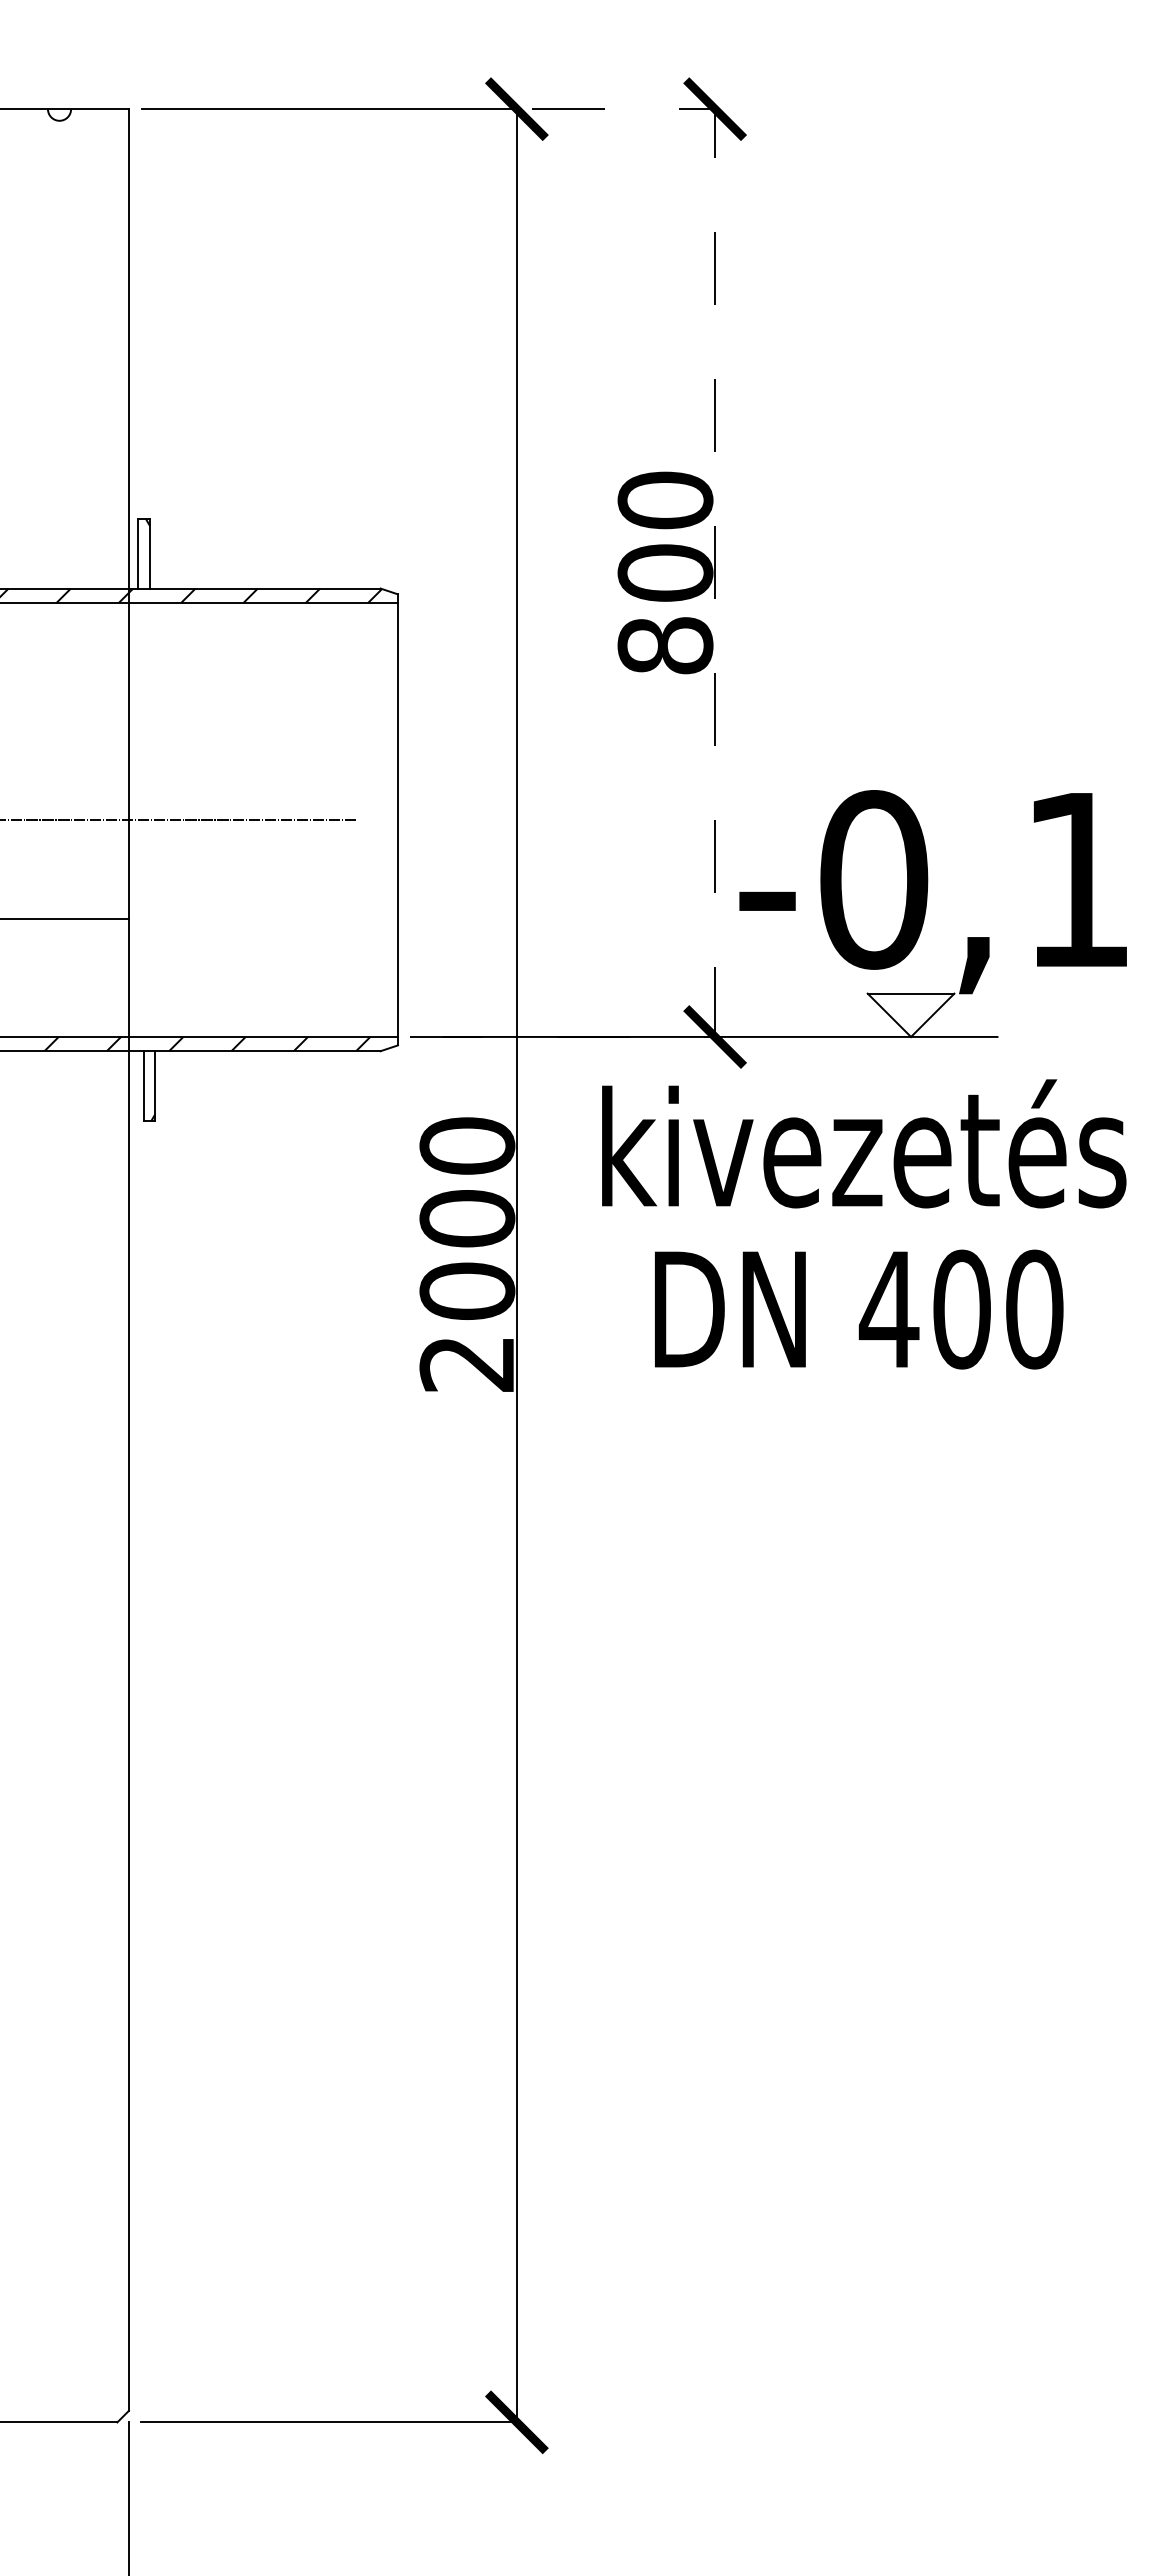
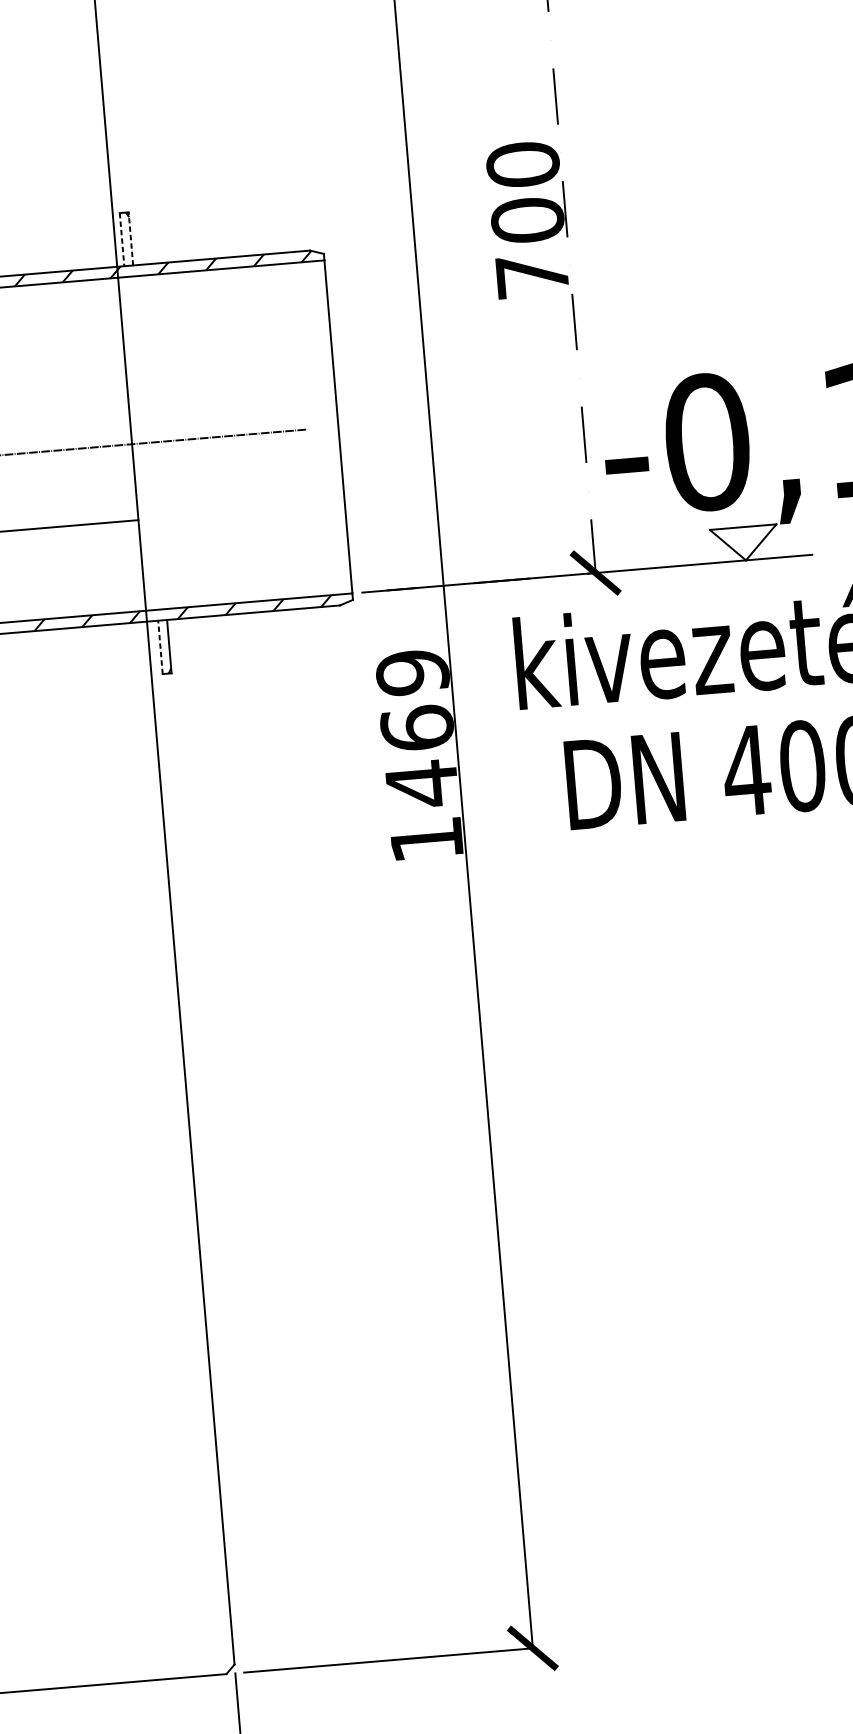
line: (138, 553) -> (122, 239), solid -> dashed
line: (149, 553) -> (130, 238), solid -> dashed
text: (665, 645) -> (532, 275), 800 -> 700
line: (143, 1086) -> (160, 647), solid -> dashed
text: (467, 1254) -> (419, 755), 2000 -> 1469

